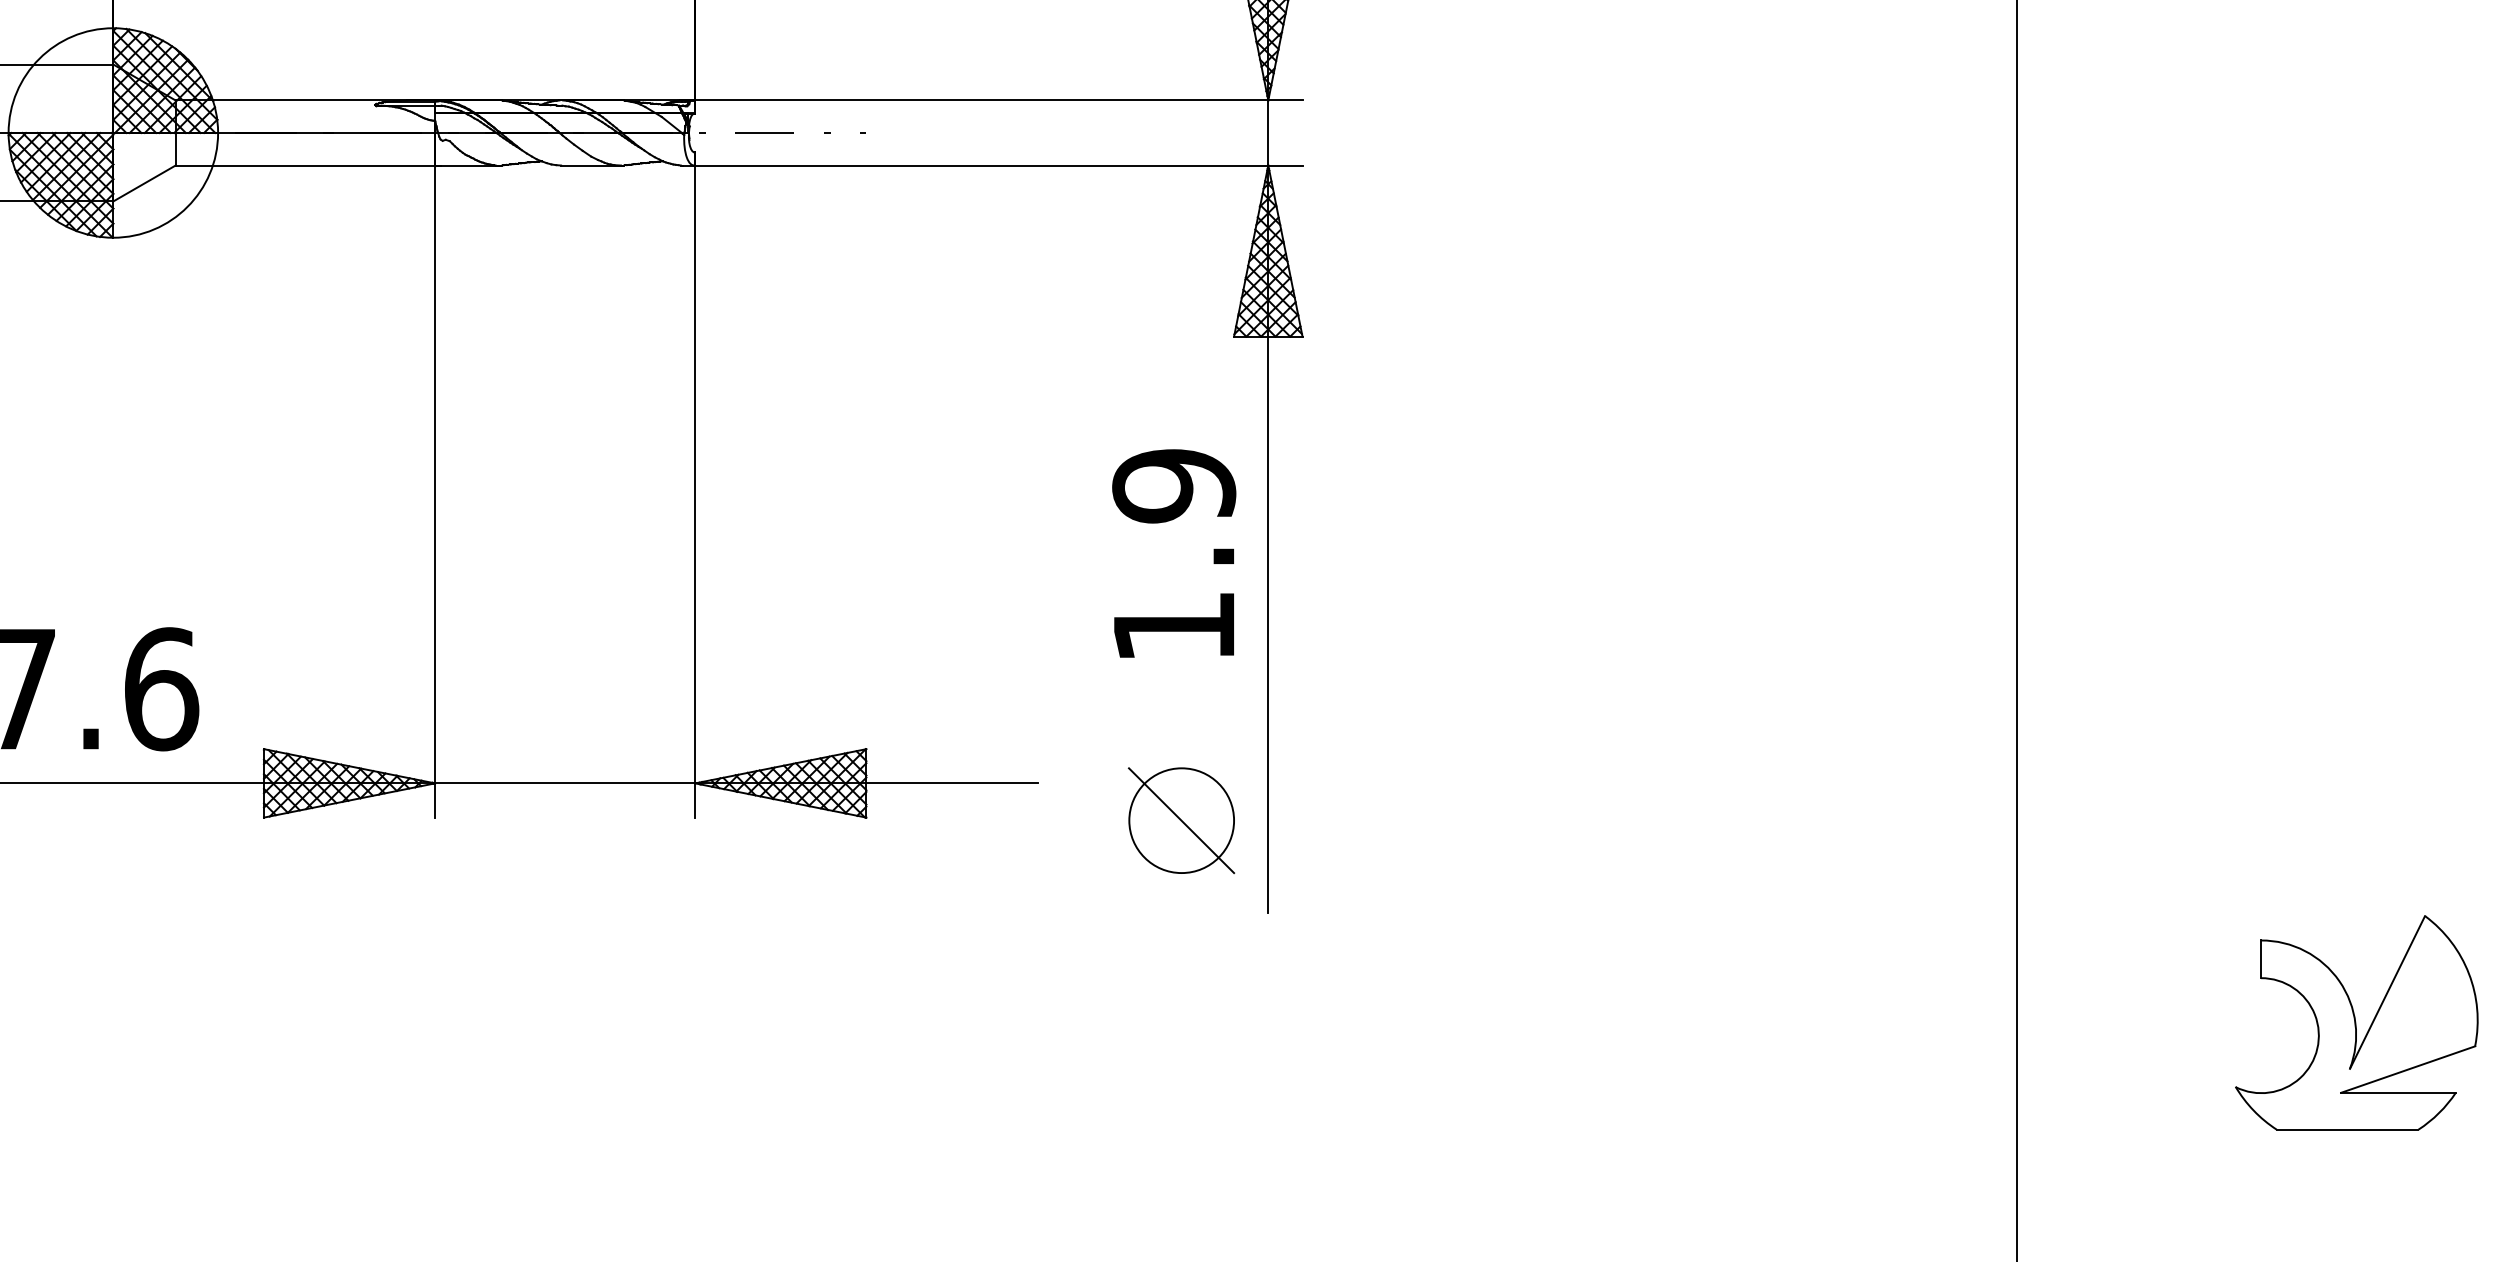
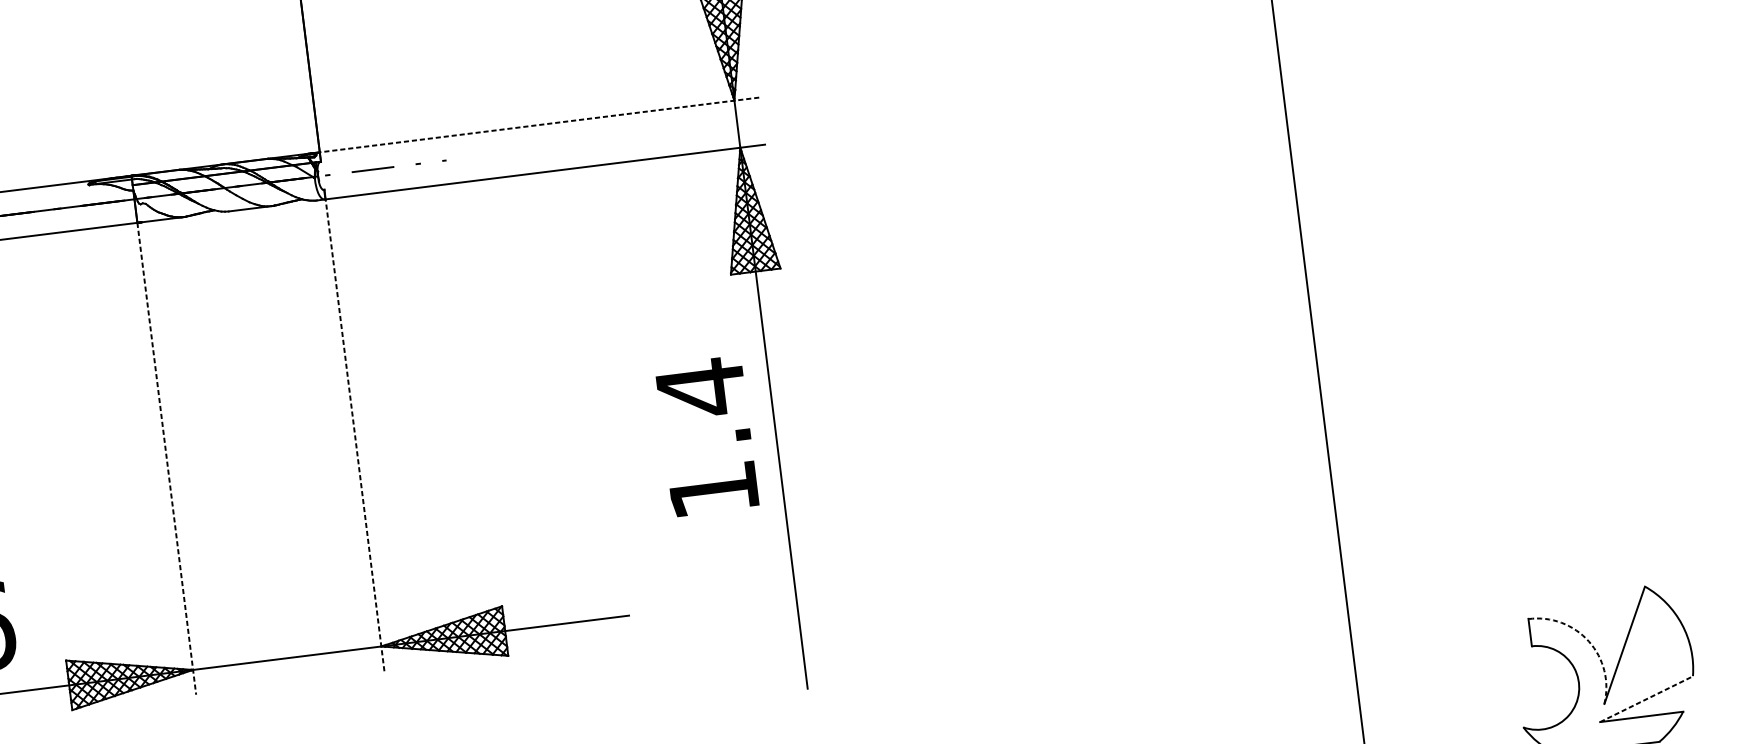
line: (998, 100) -> (539, 125), solid -> dashed
text: (1174, 486) -> (701, 388), 1.9 -> 1.4
line: (695, 491) -> (355, 435), solid -> dashed
line: (435, 492) -> (167, 459), solid -> dashed
part: (1181, 820) -> (736, 629), removed
arc: (2339, 981) -> (1588, 641), solid -> dashed
line: (2408, 1069) -> (1646, 699), solid -> dashed

